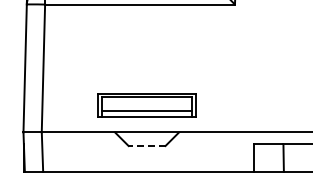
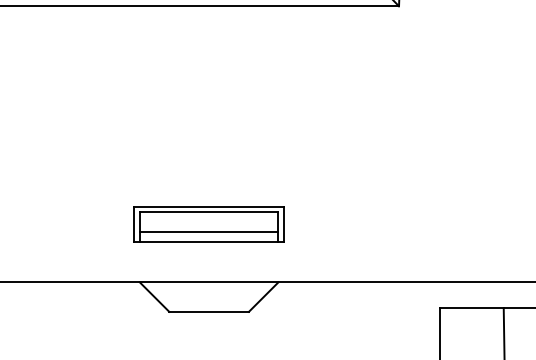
part: (146, 105) -> (207, 224), size x0.71
line: (146, 146) -> (207, 312), dashed -> solid

